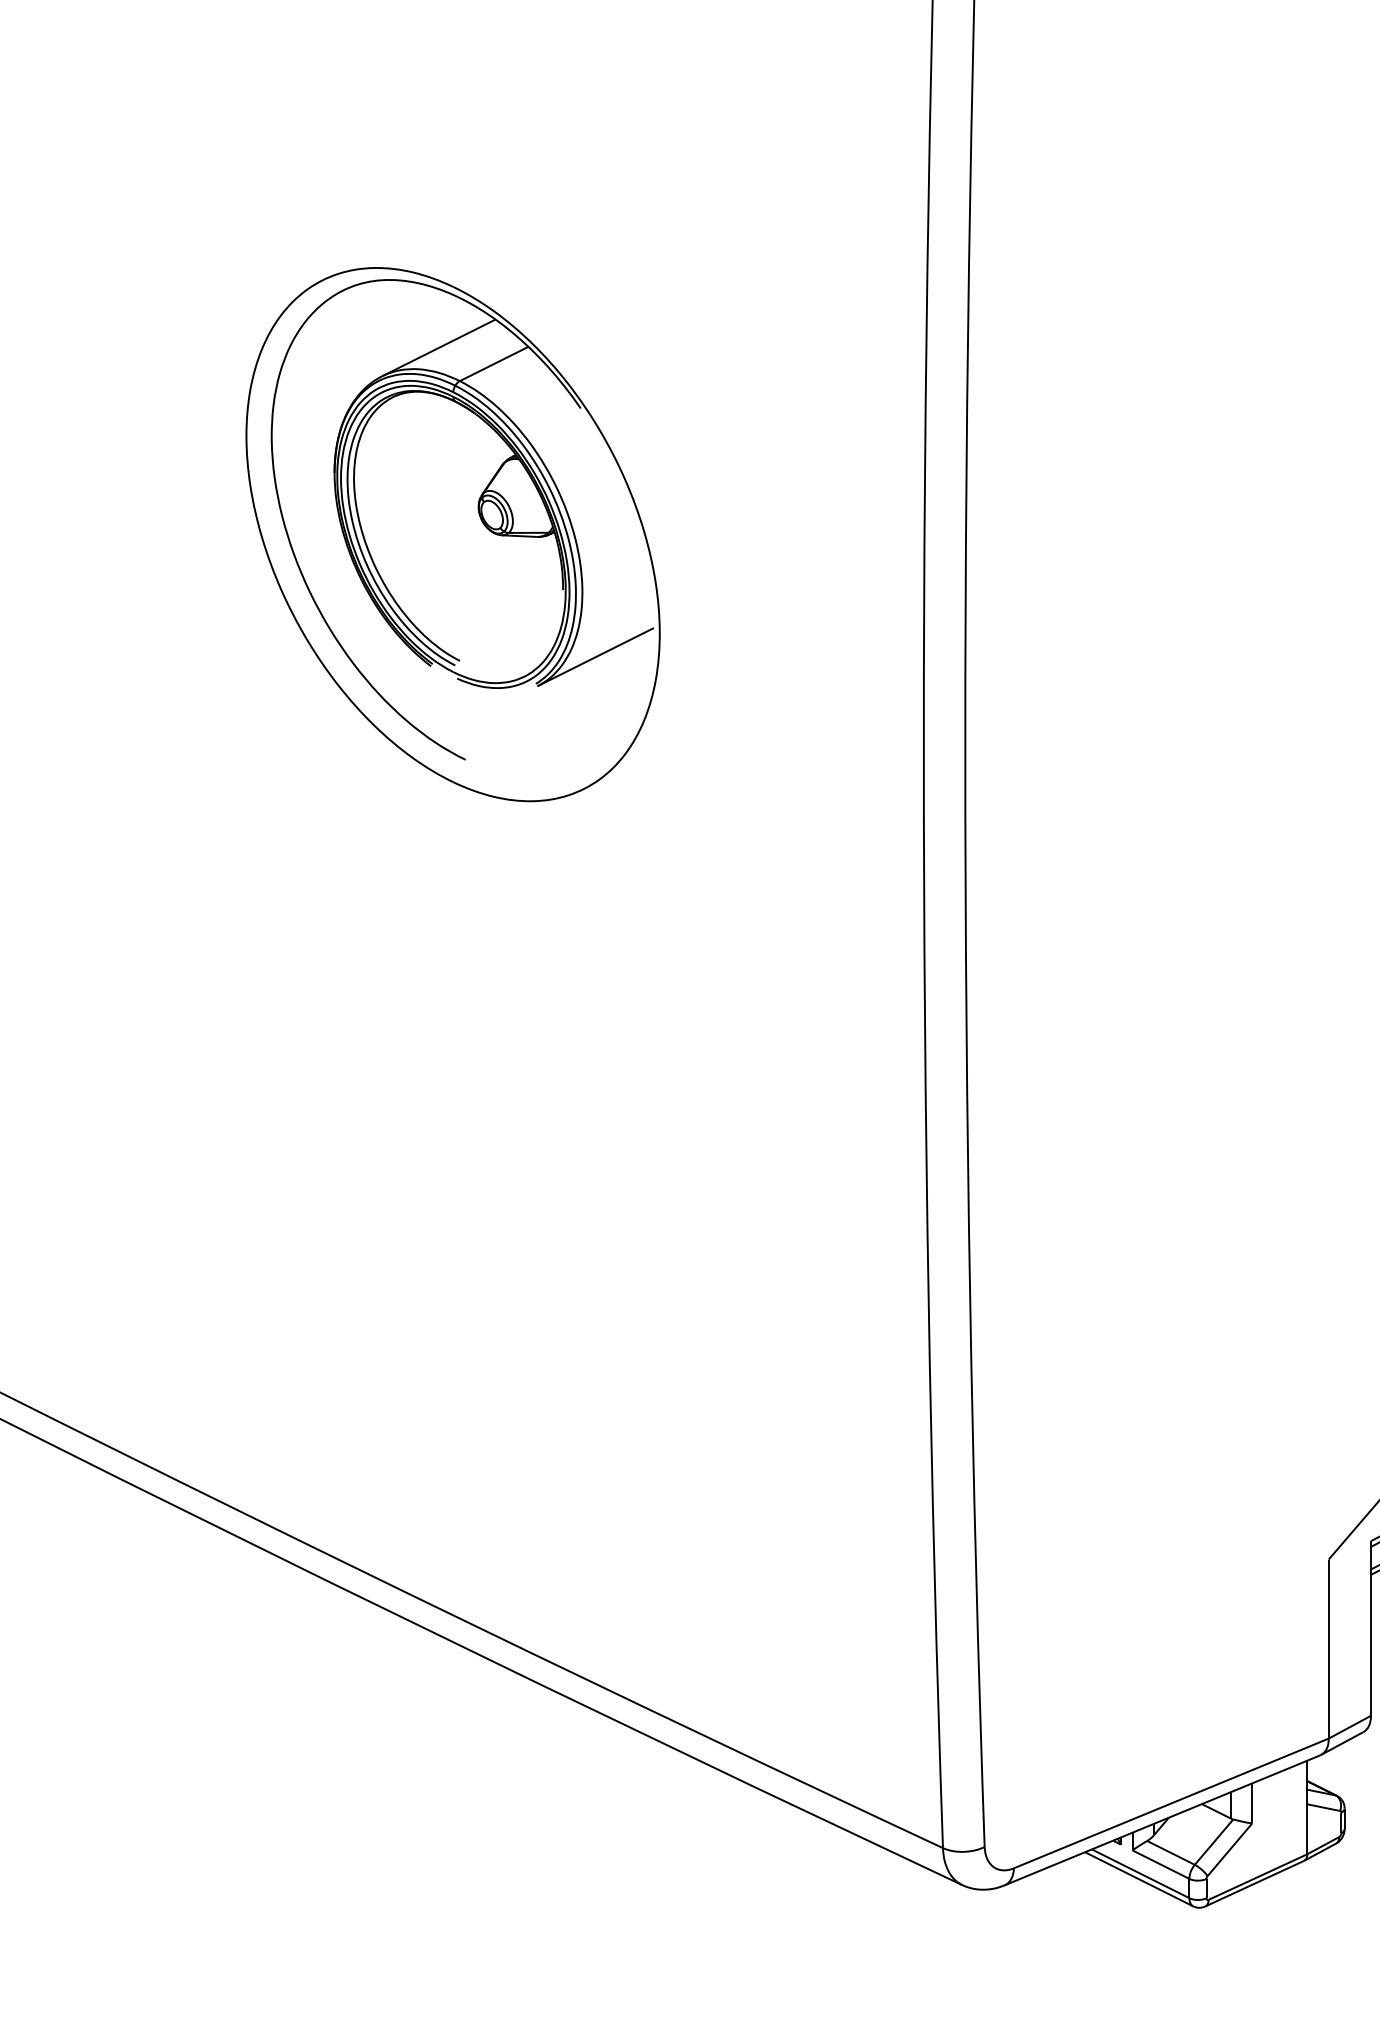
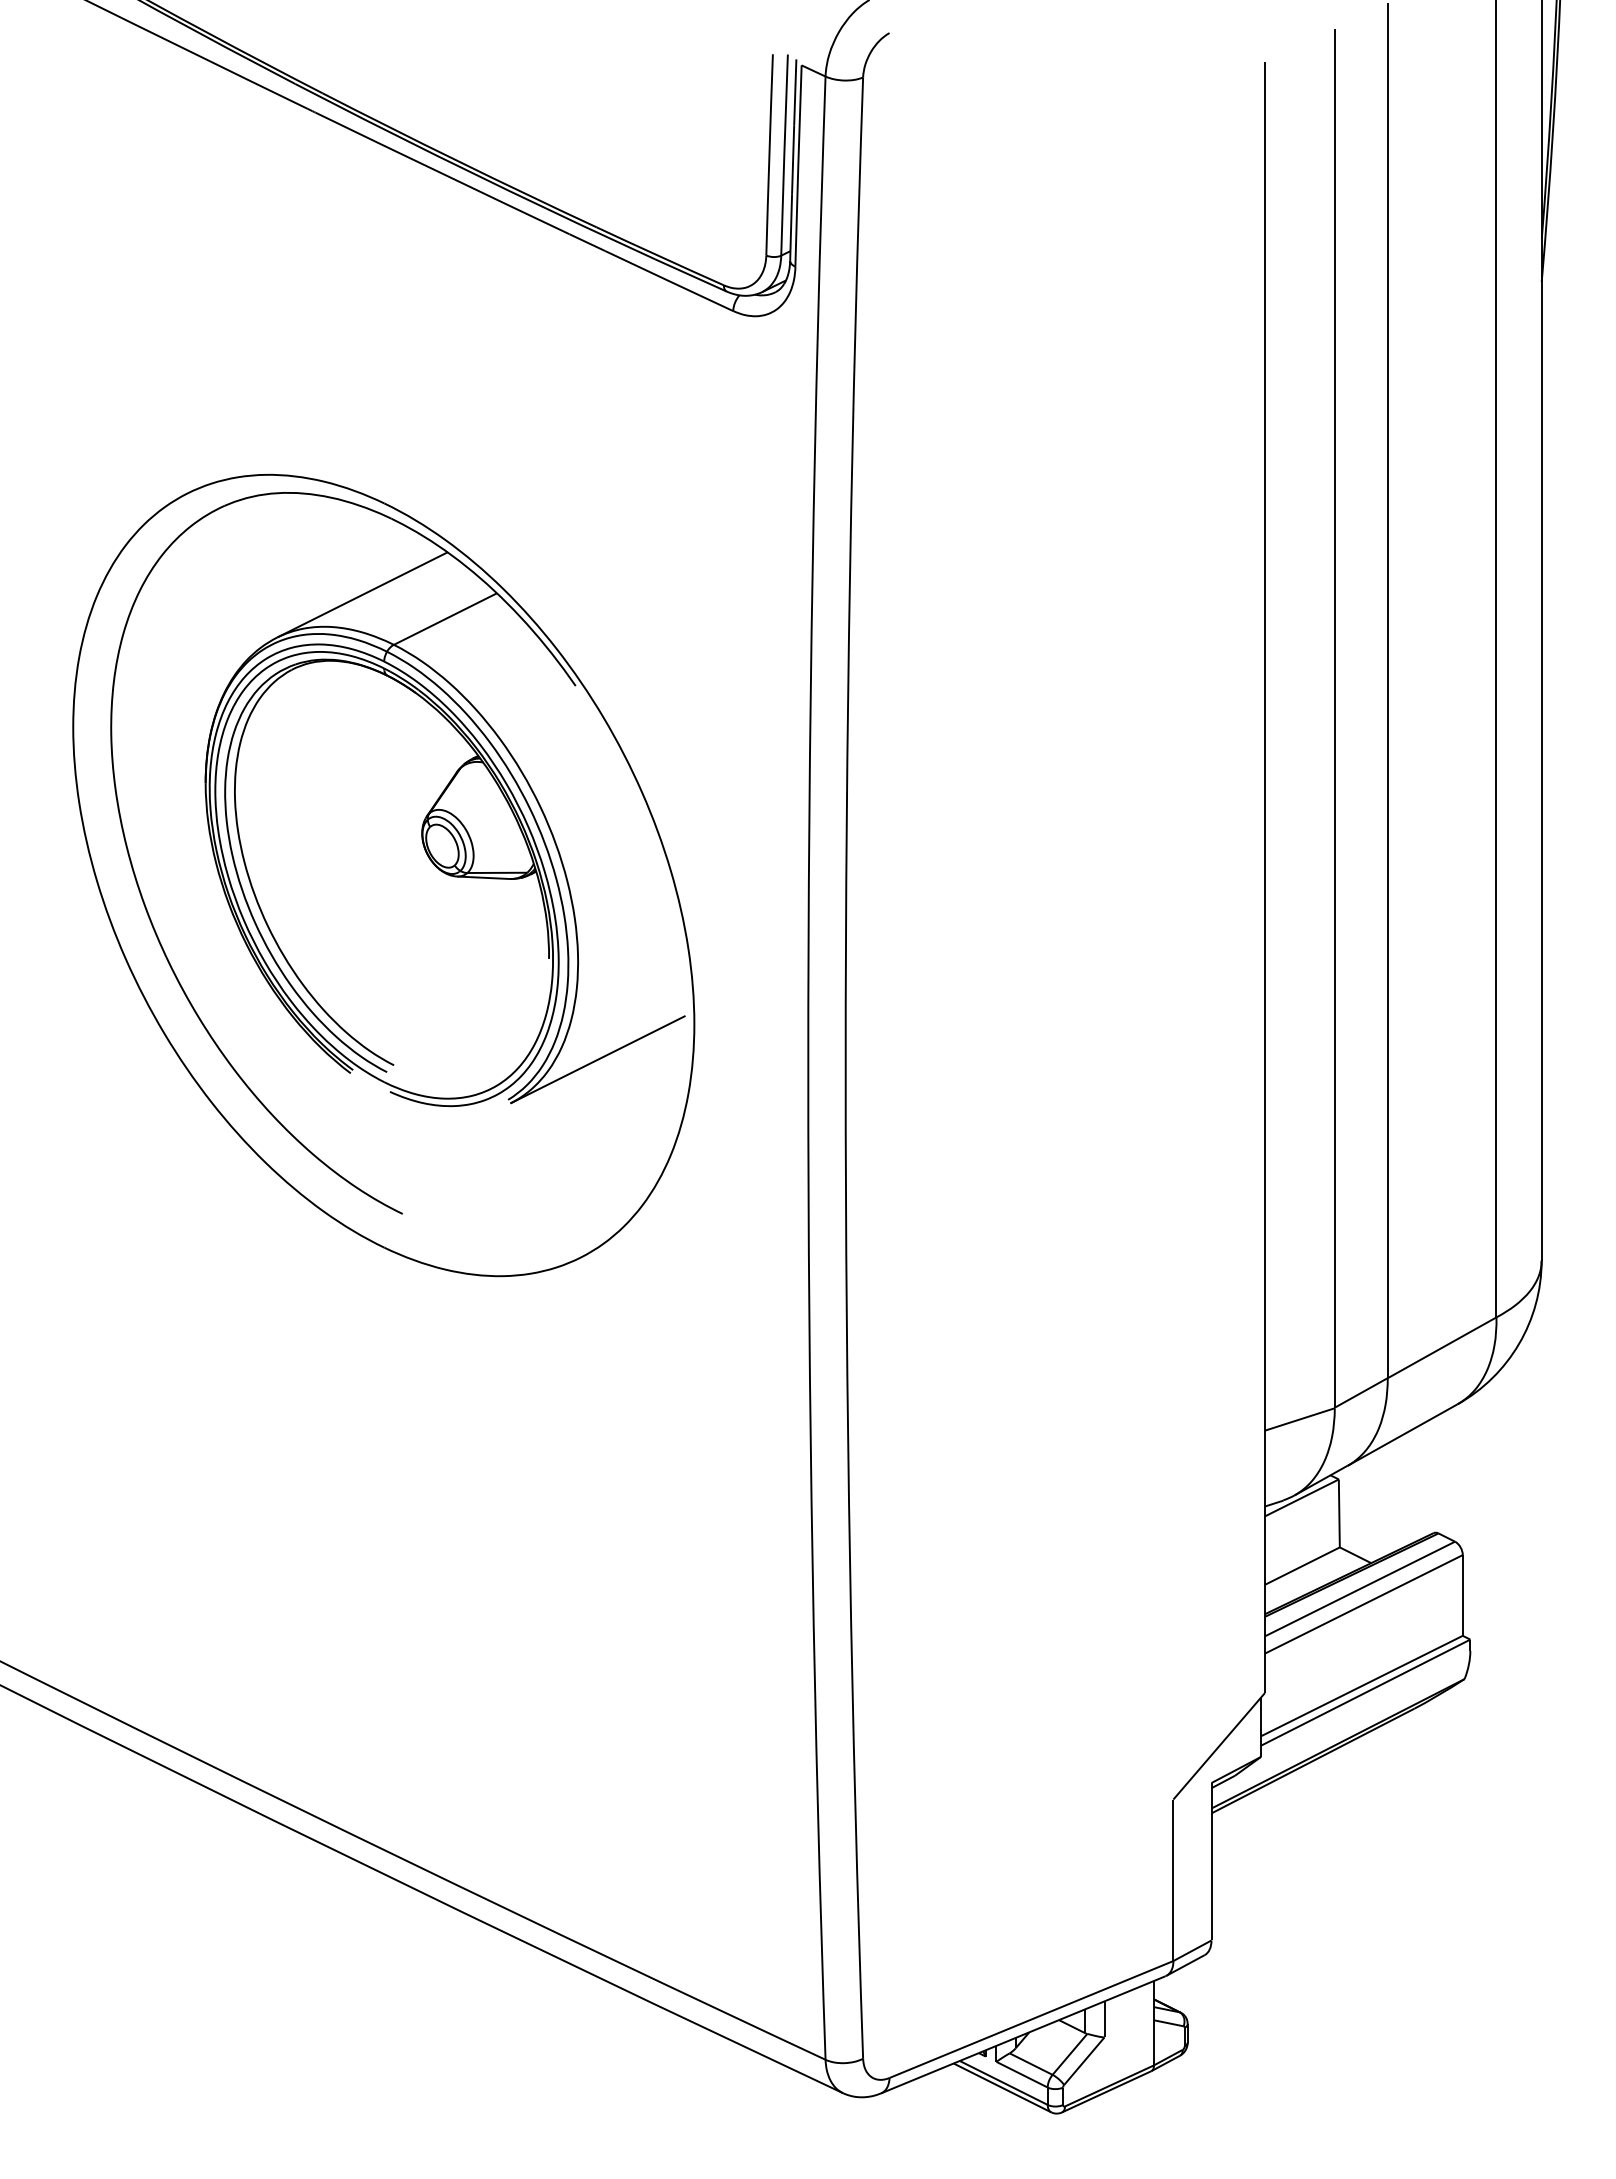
part: (452, 534) -> (383, 875), size x1.67

